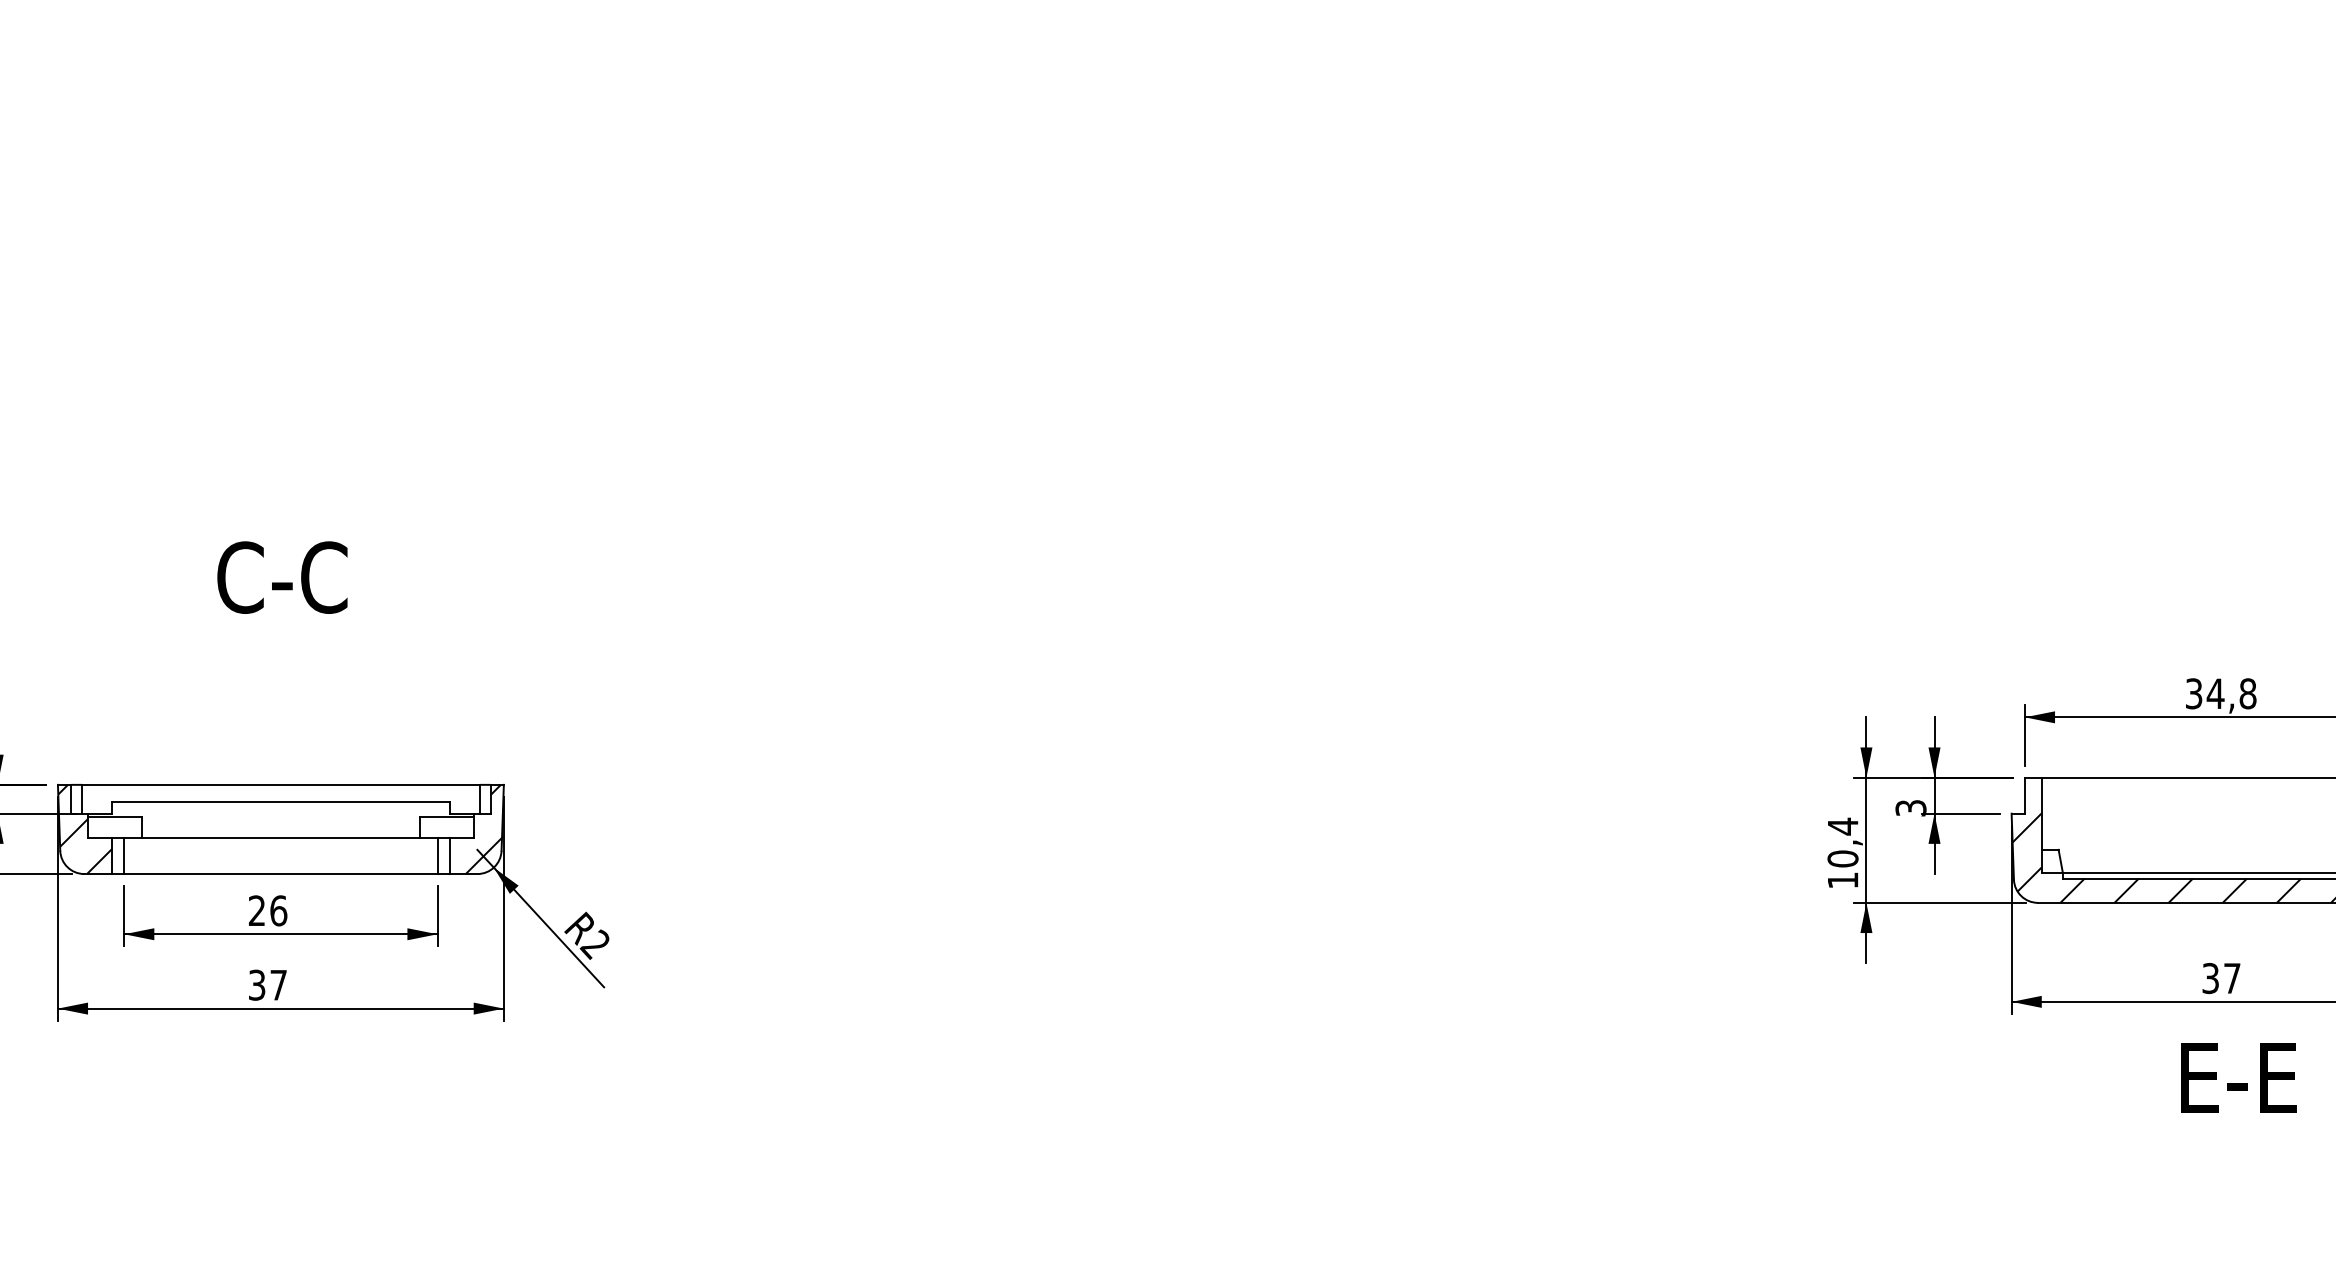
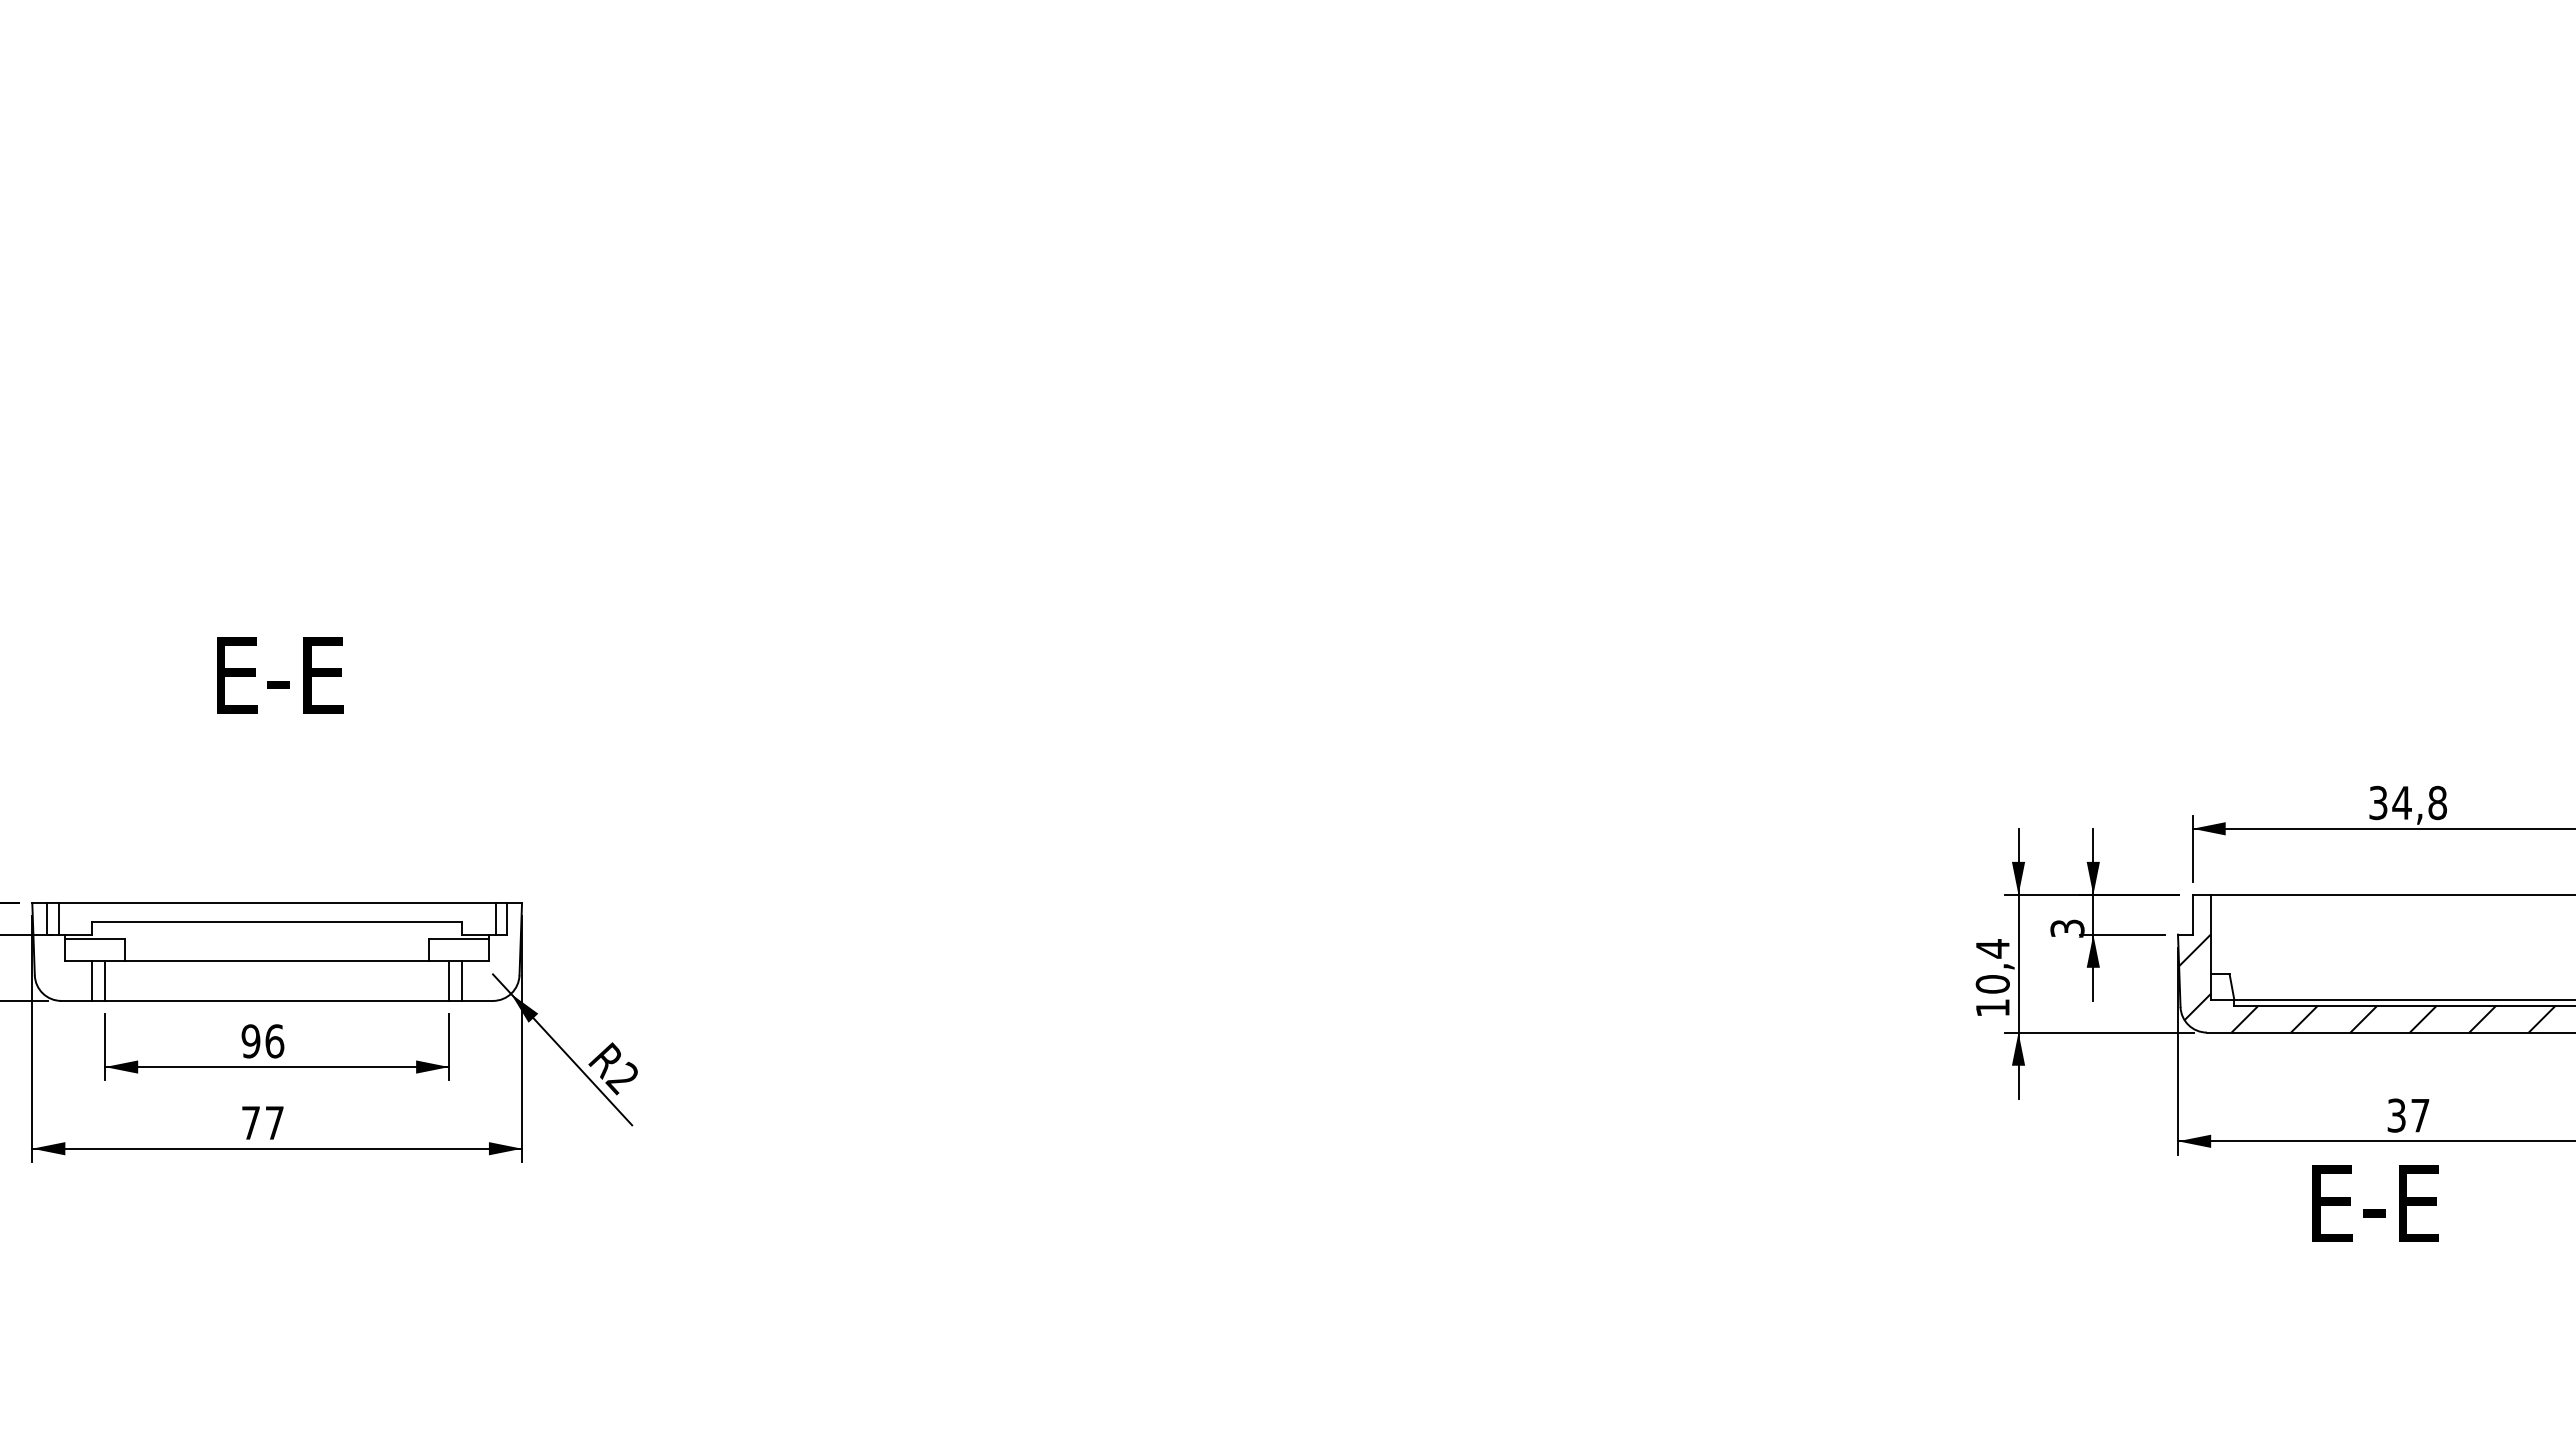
text: (282, 577) -> (278, 675), C-C -> E-E
hatch: (84, 829) -> (61, 951), removed
hatch: (484, 829) -> (500, 951), removed
text: (256, 910) -> (250, 1041), 26 -> 96
text: (256, 985) -> (250, 1123), 37 -> 77
text: (2238, 1077) -> (2375, 1203), moved

